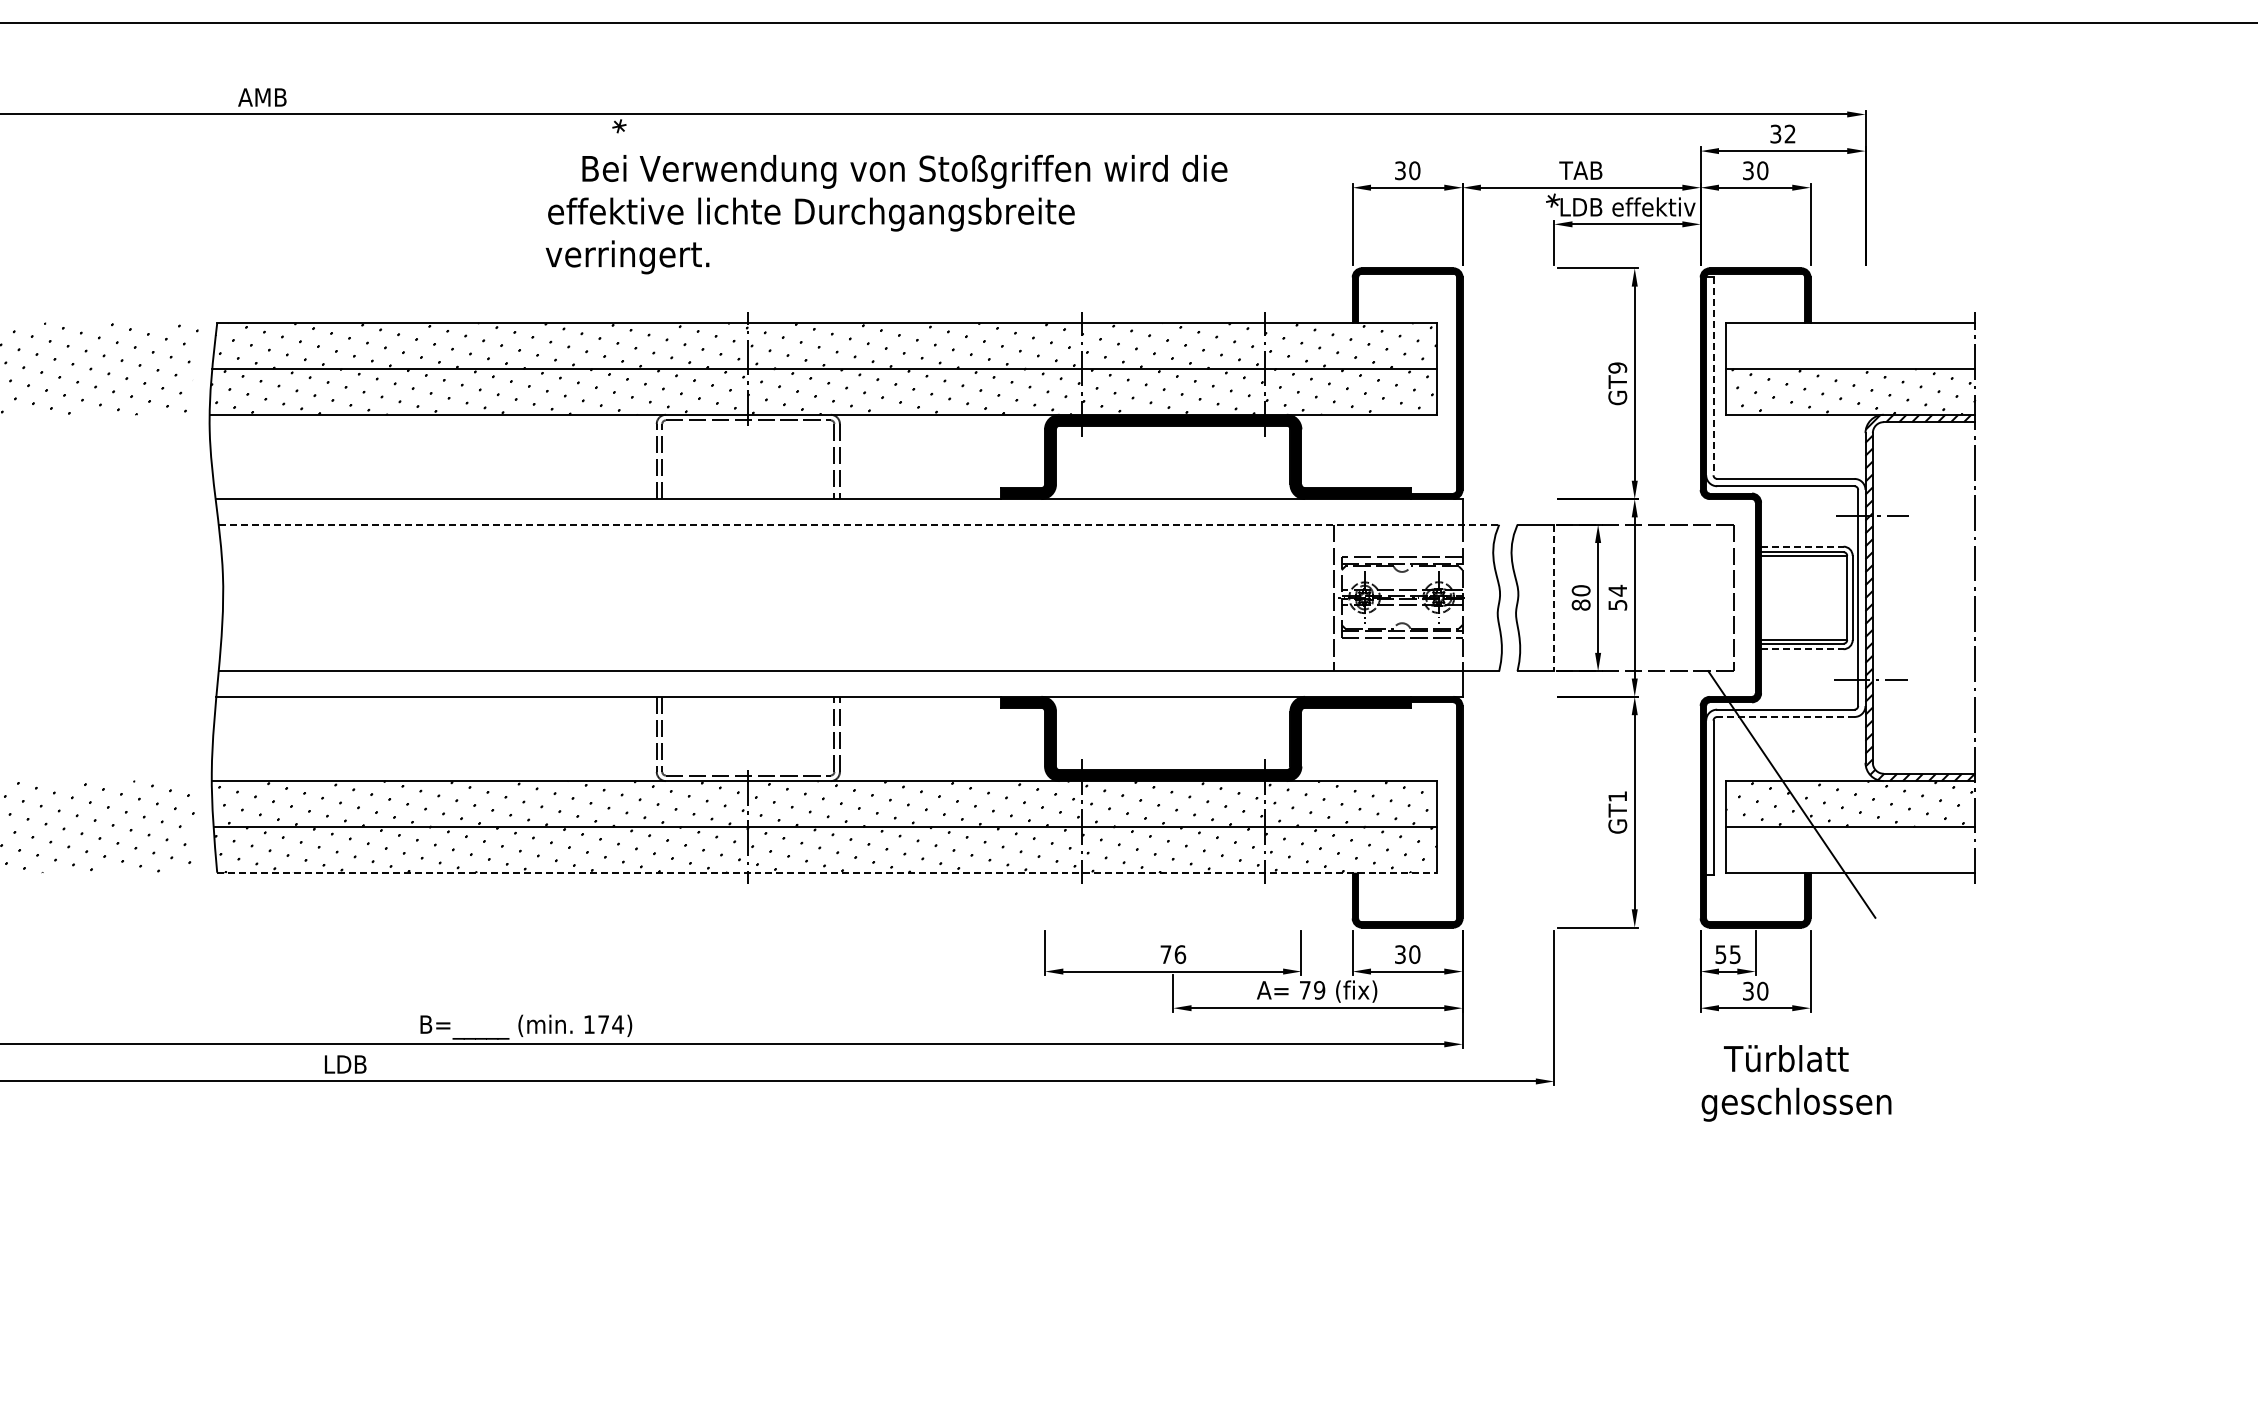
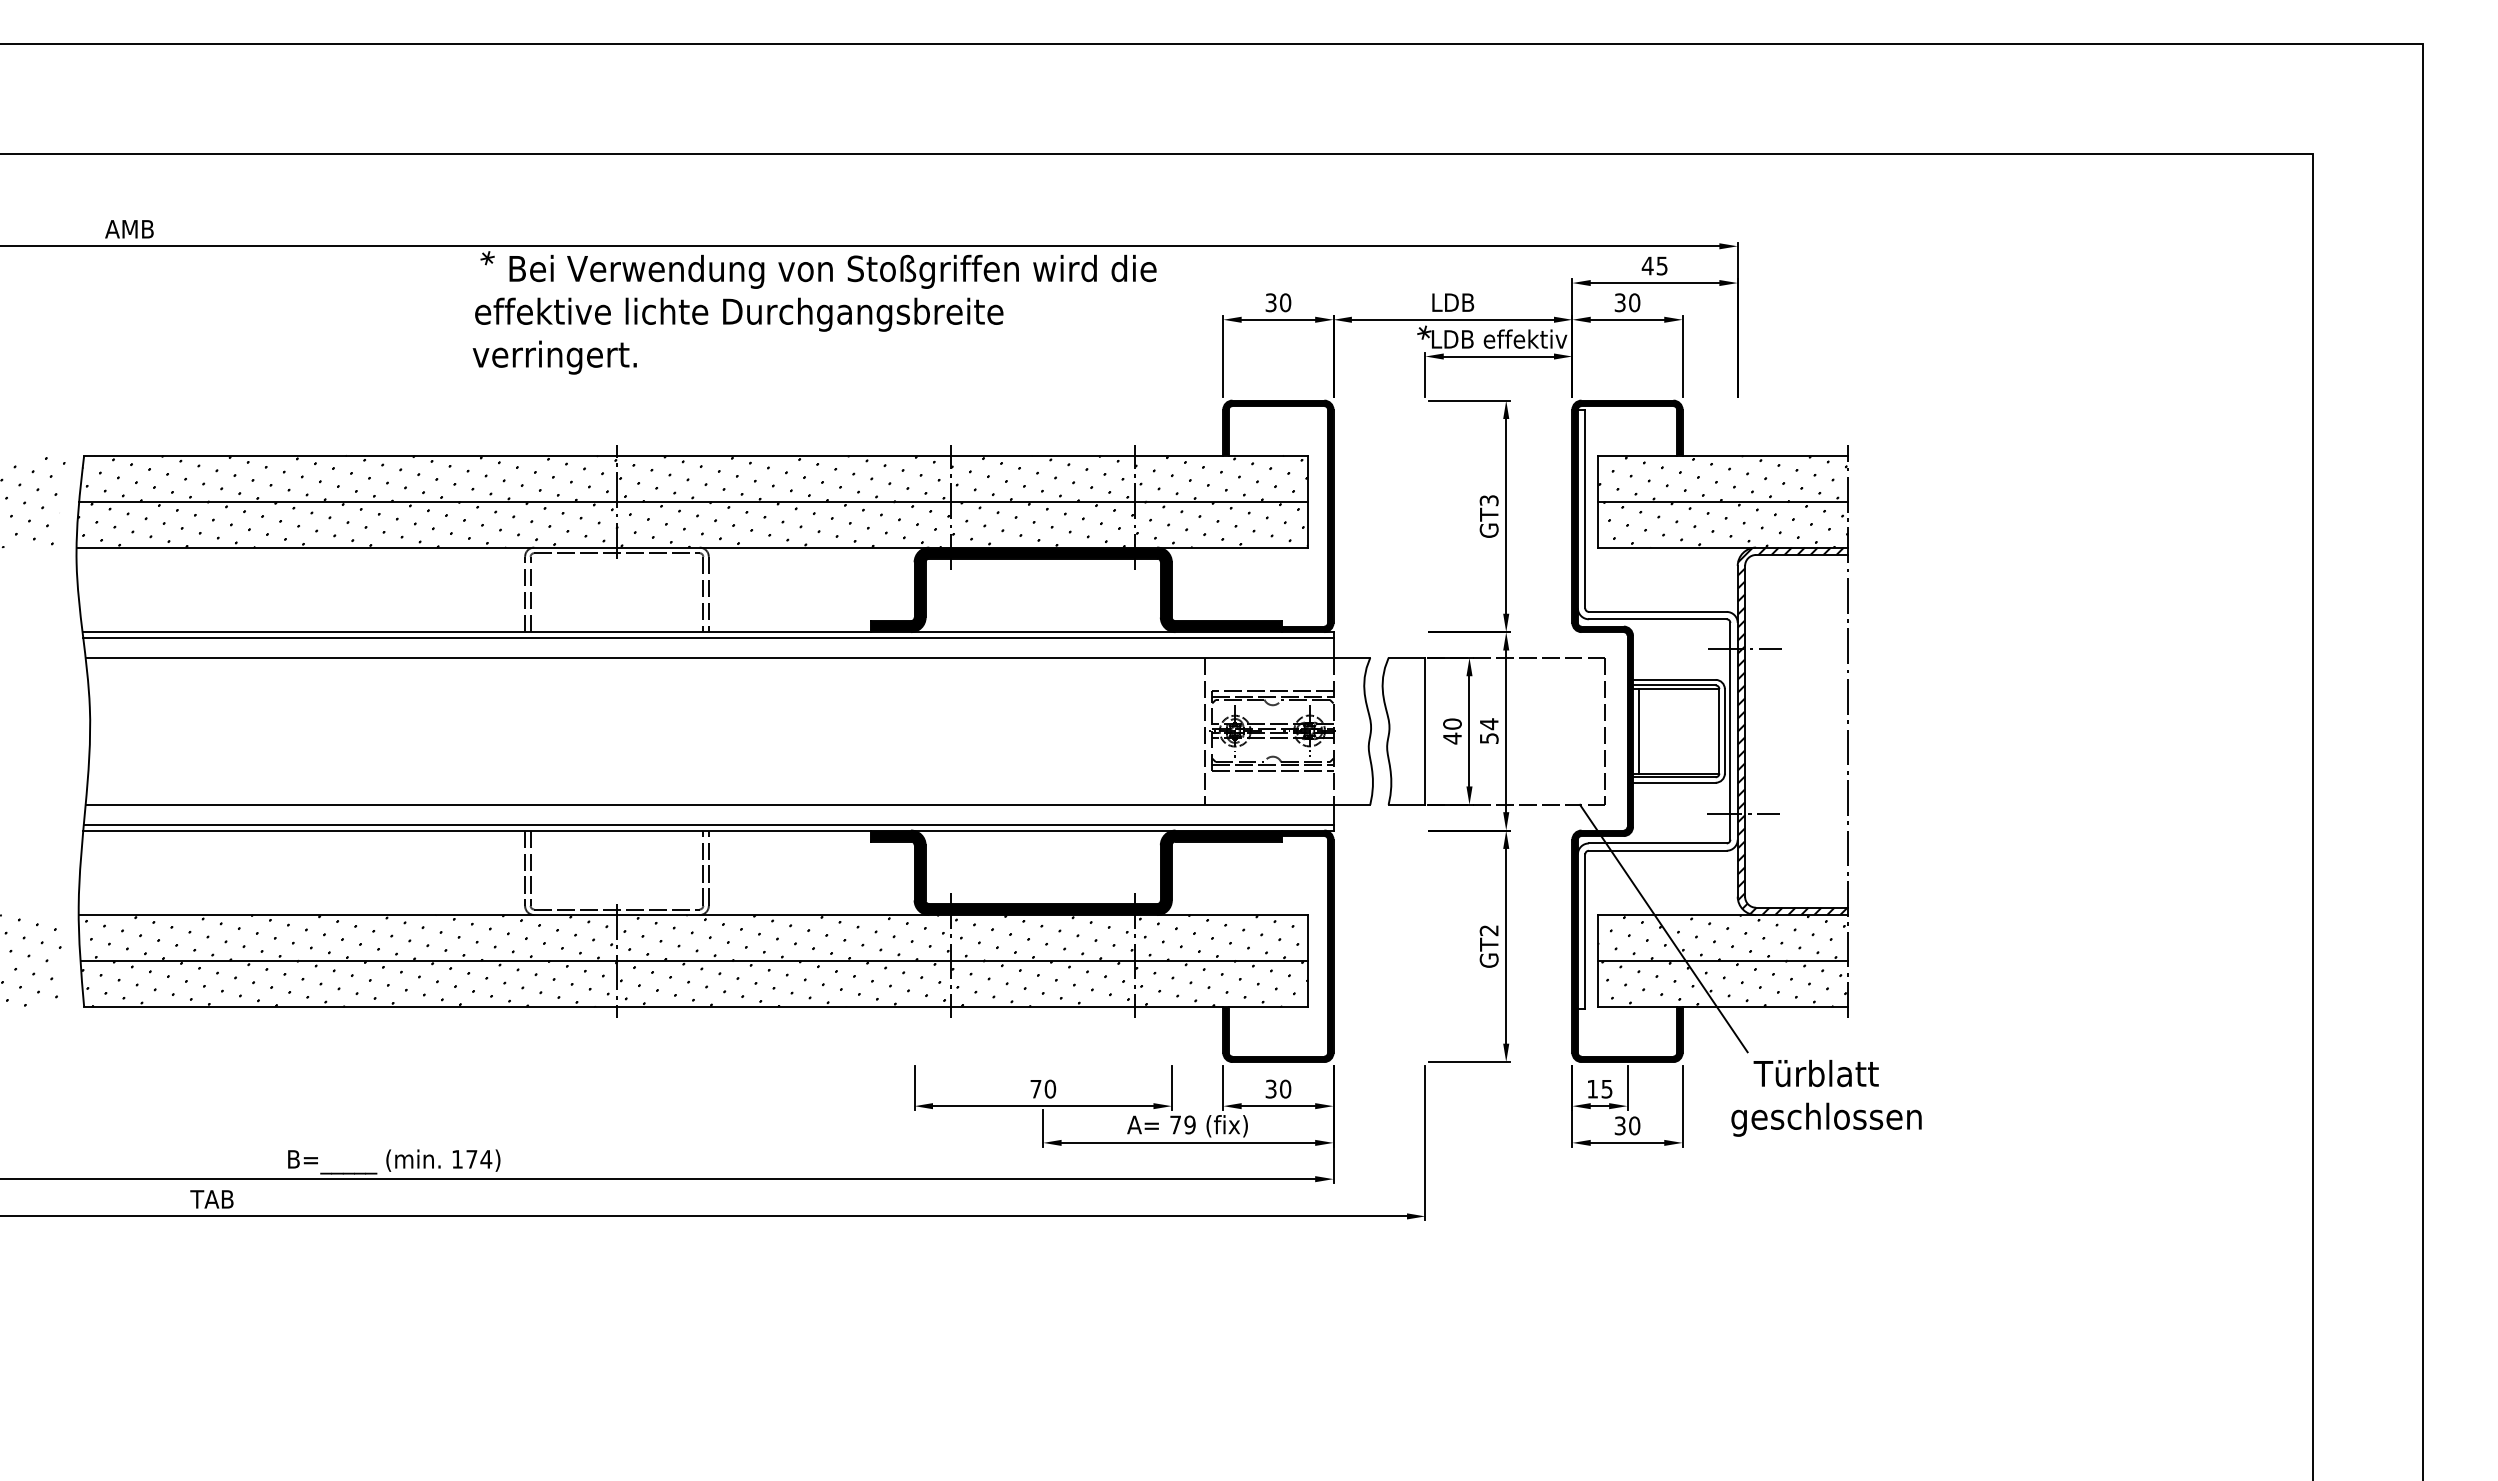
text: (1782, 133) -> (1654, 265), 32 -> 45
text: (1581, 170) -> (1452, 302), TAB -> LDB
text: (886, 214) -> (814, 314), moved
hatch: (1850, 345) -> (1722, 478), added
text: (1617, 367) -> (1488, 500), GT9 -> GT3
line: (1713, 376) -> (1585, 509), dashed -> solid
line: (839, 504) -> (708, 637), added
line: (859, 524) -> (728, 657), dashed -> solid
line: (1802, 546) -> (1674, 679), dashed -> solid
line: (1554, 598) -> (1425, 731), dashed -> solid
line: (1766, 598) -> (1638, 731), added
text: (1581, 605) -> (1452, 738), 80 -> 40
line: (1802, 648) -> (1674, 782), dashed -> solid
line: (839, 691) -> (708, 825), added
line: (1785, 716) -> (1657, 850), dashed -> solid
text: (1617, 796) -> (1488, 930), GT1 -> GT2
hatch: (1851, 849) -> (1723, 983), added
line: (826, 872) -> (695, 1006), dashed -> solid
text: (1180, 953) -> (1050, 1088), 76 -> 70
text: (1720, 954) -> (1592, 1089), 55 -> 15
text: (344, 1064) -> (211, 1199), LDB -> TAB
text: (1796, 1082) -> (1826, 1097), moved

